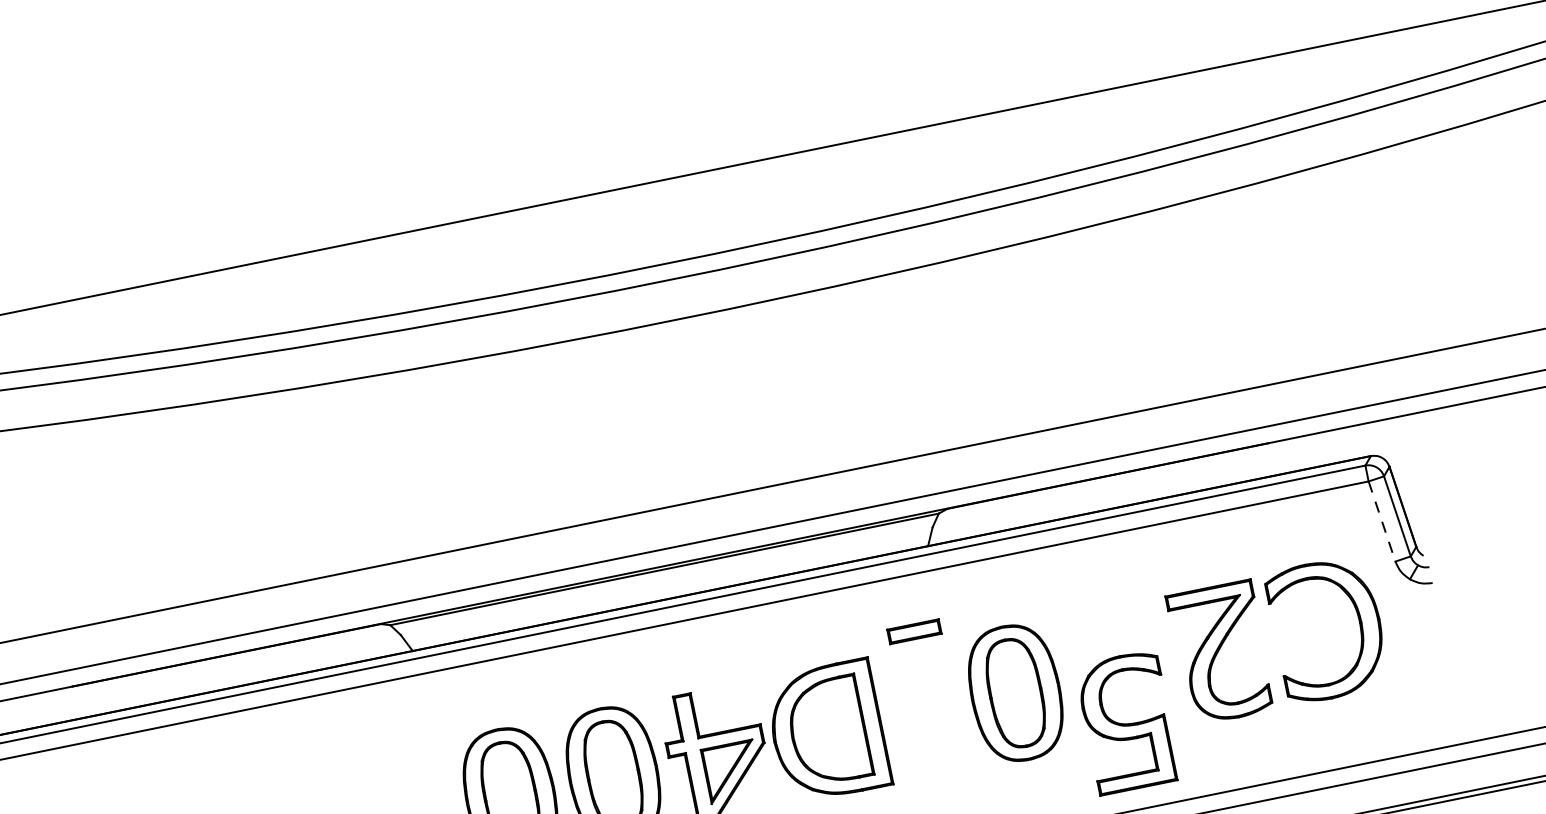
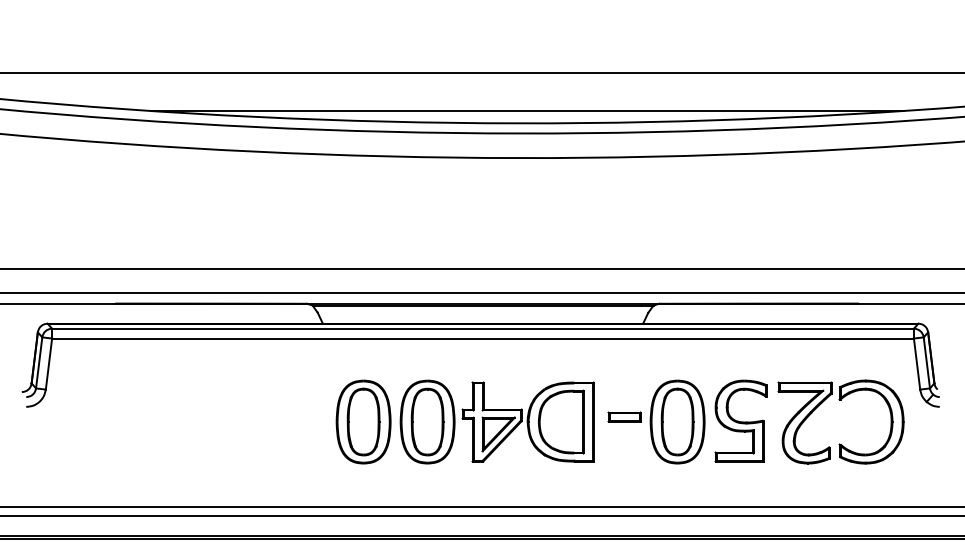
line: (672, 242) -> (527, 111), added
line: (1382, 522) -> (917, 364), dashed -> solid
part: (914, 630) -> (624, 416), moved
part: (1126, 721) -> (740, 420), moved

